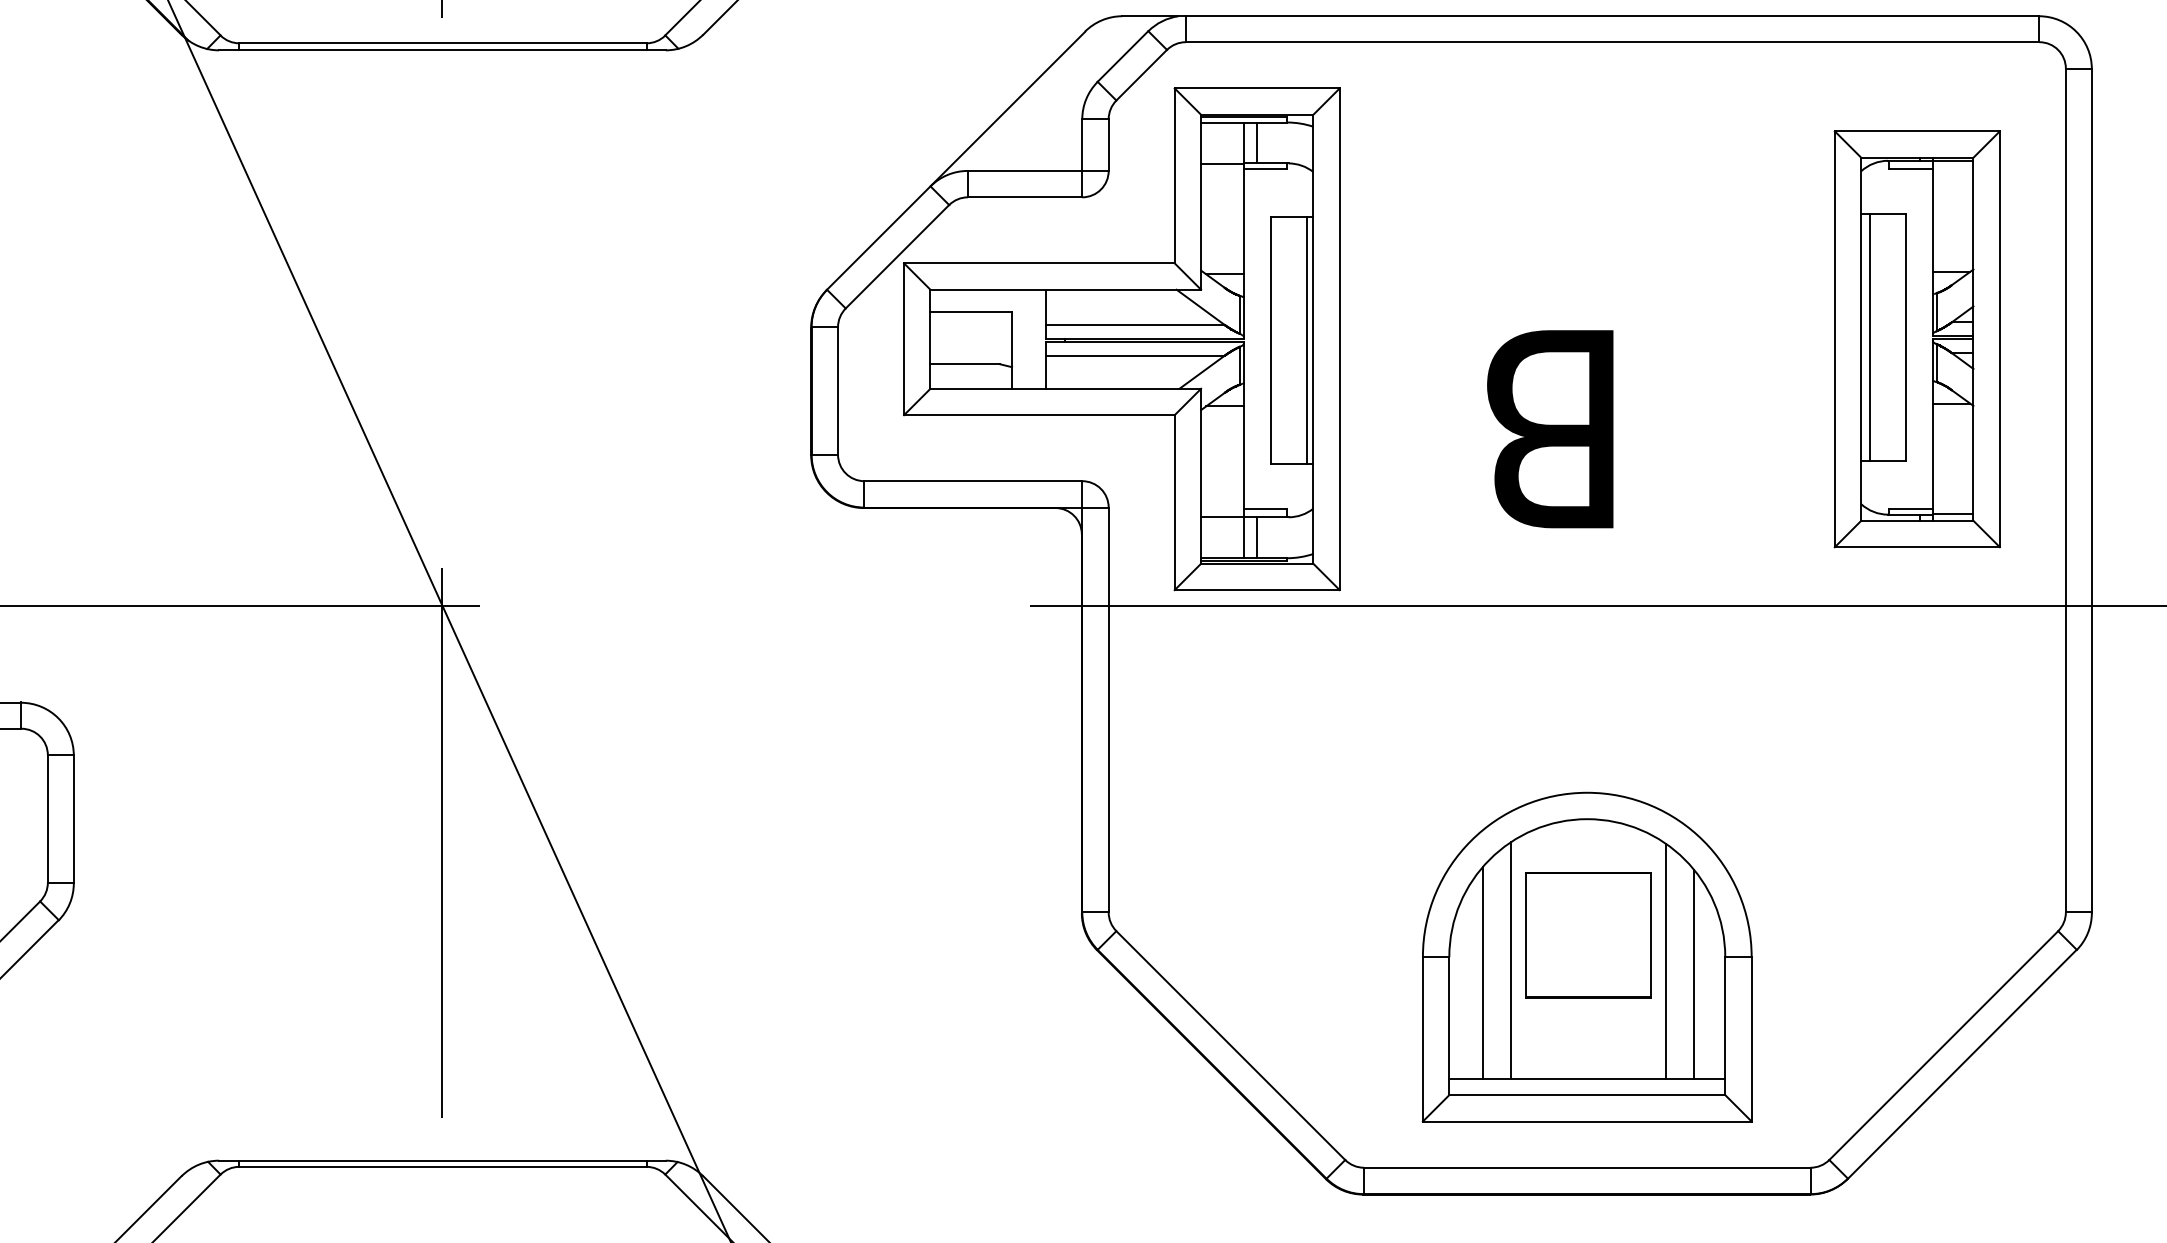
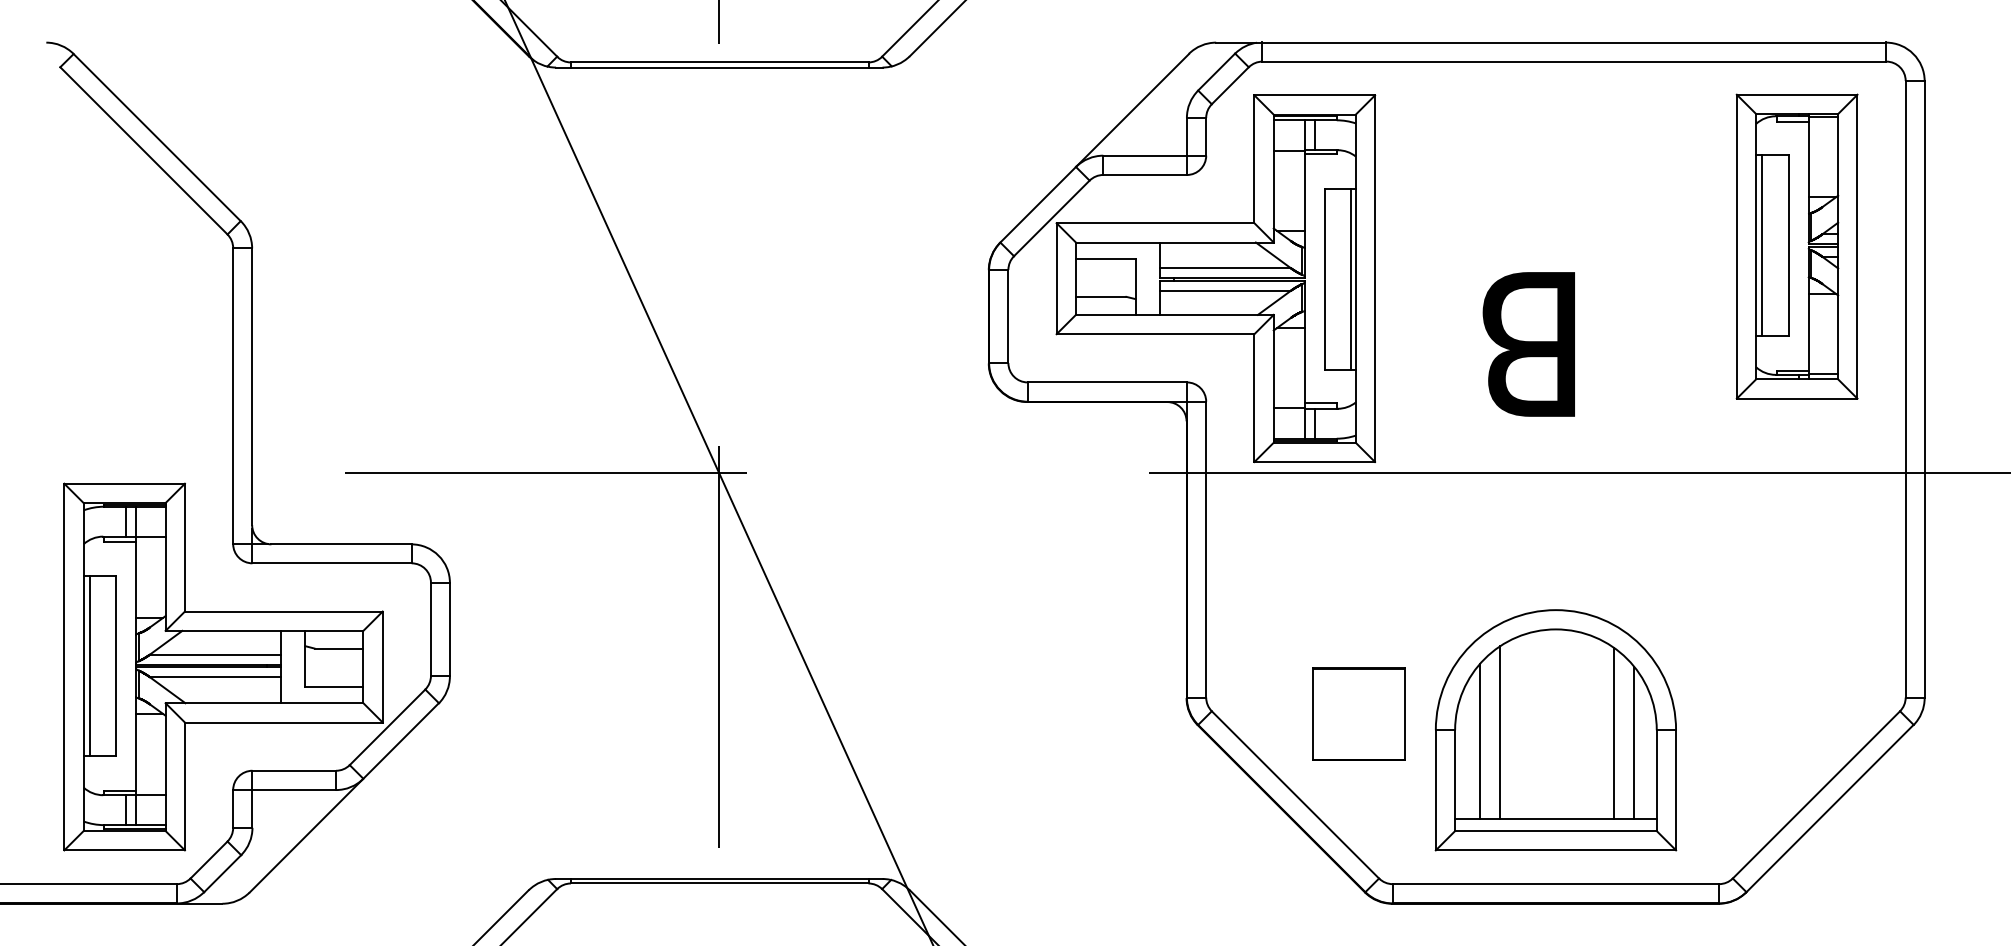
part: (1916, 338) -> (1796, 246), moved
part: (1588, 934) -> (1358, 713), moved

